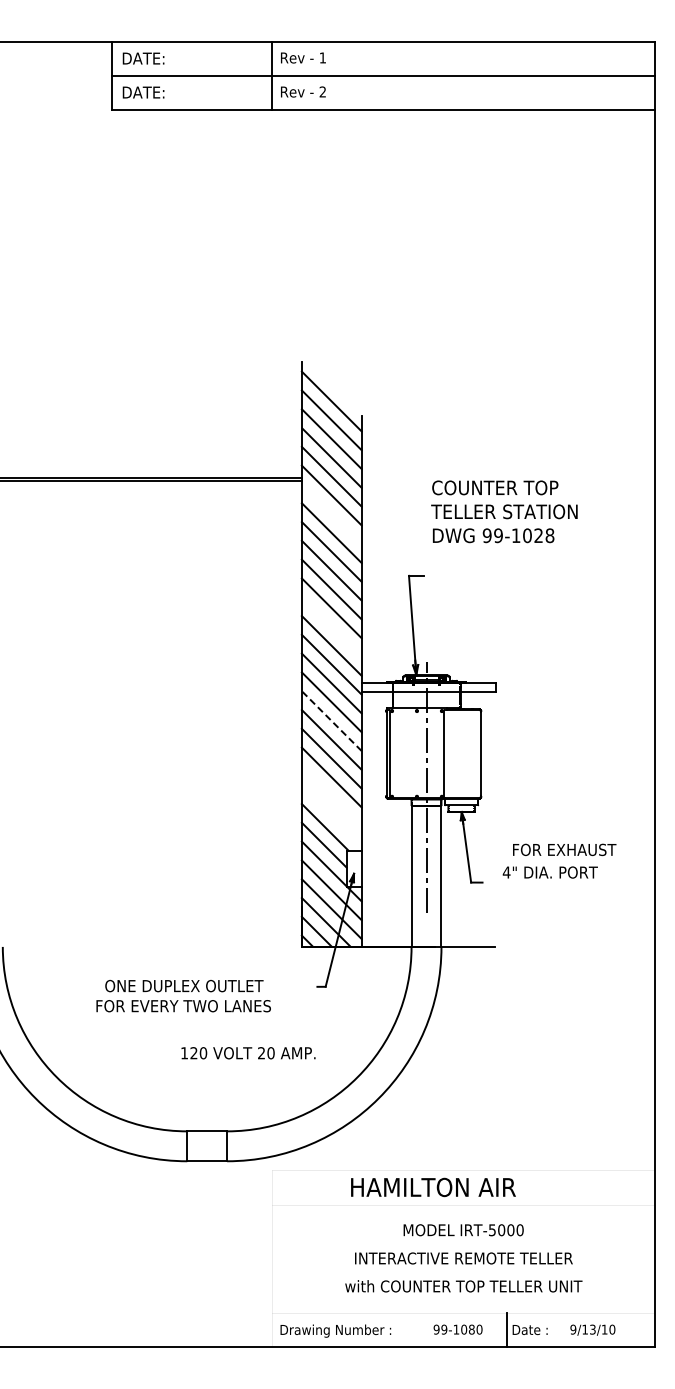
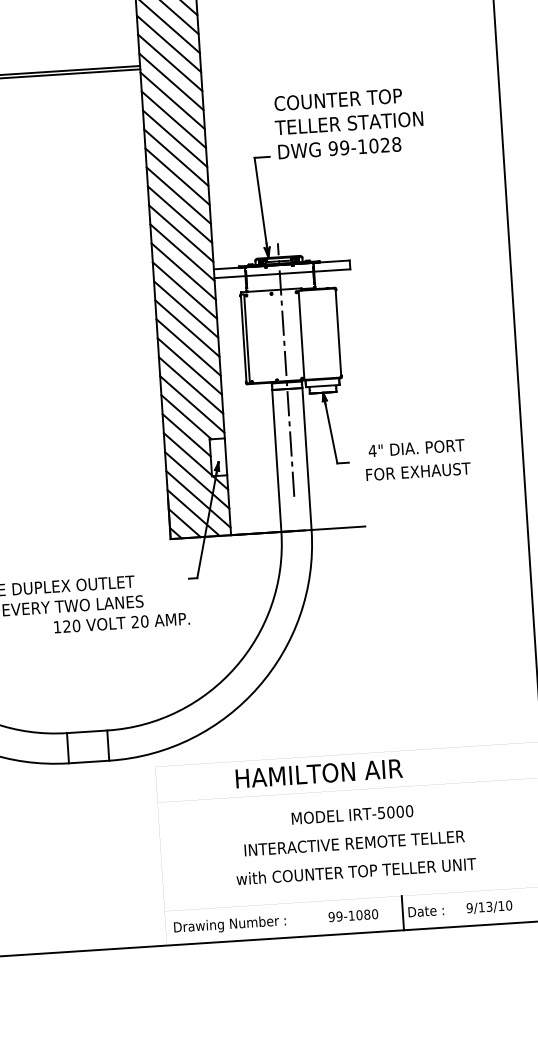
text: (504, 511) -> (349, 123), moved
line: (331, 514) -> (172, 100), added
line: (331, 627) -> (179, 215), added
line: (332, 721) -> (186, 309), dashed -> solid
line: (331, 796) -> (190, 385), added
line: (331, 815) -> (192, 404), added
text: (564, 849) -> (418, 471), moved
text: (248, 1053) -> (122, 623), moved

